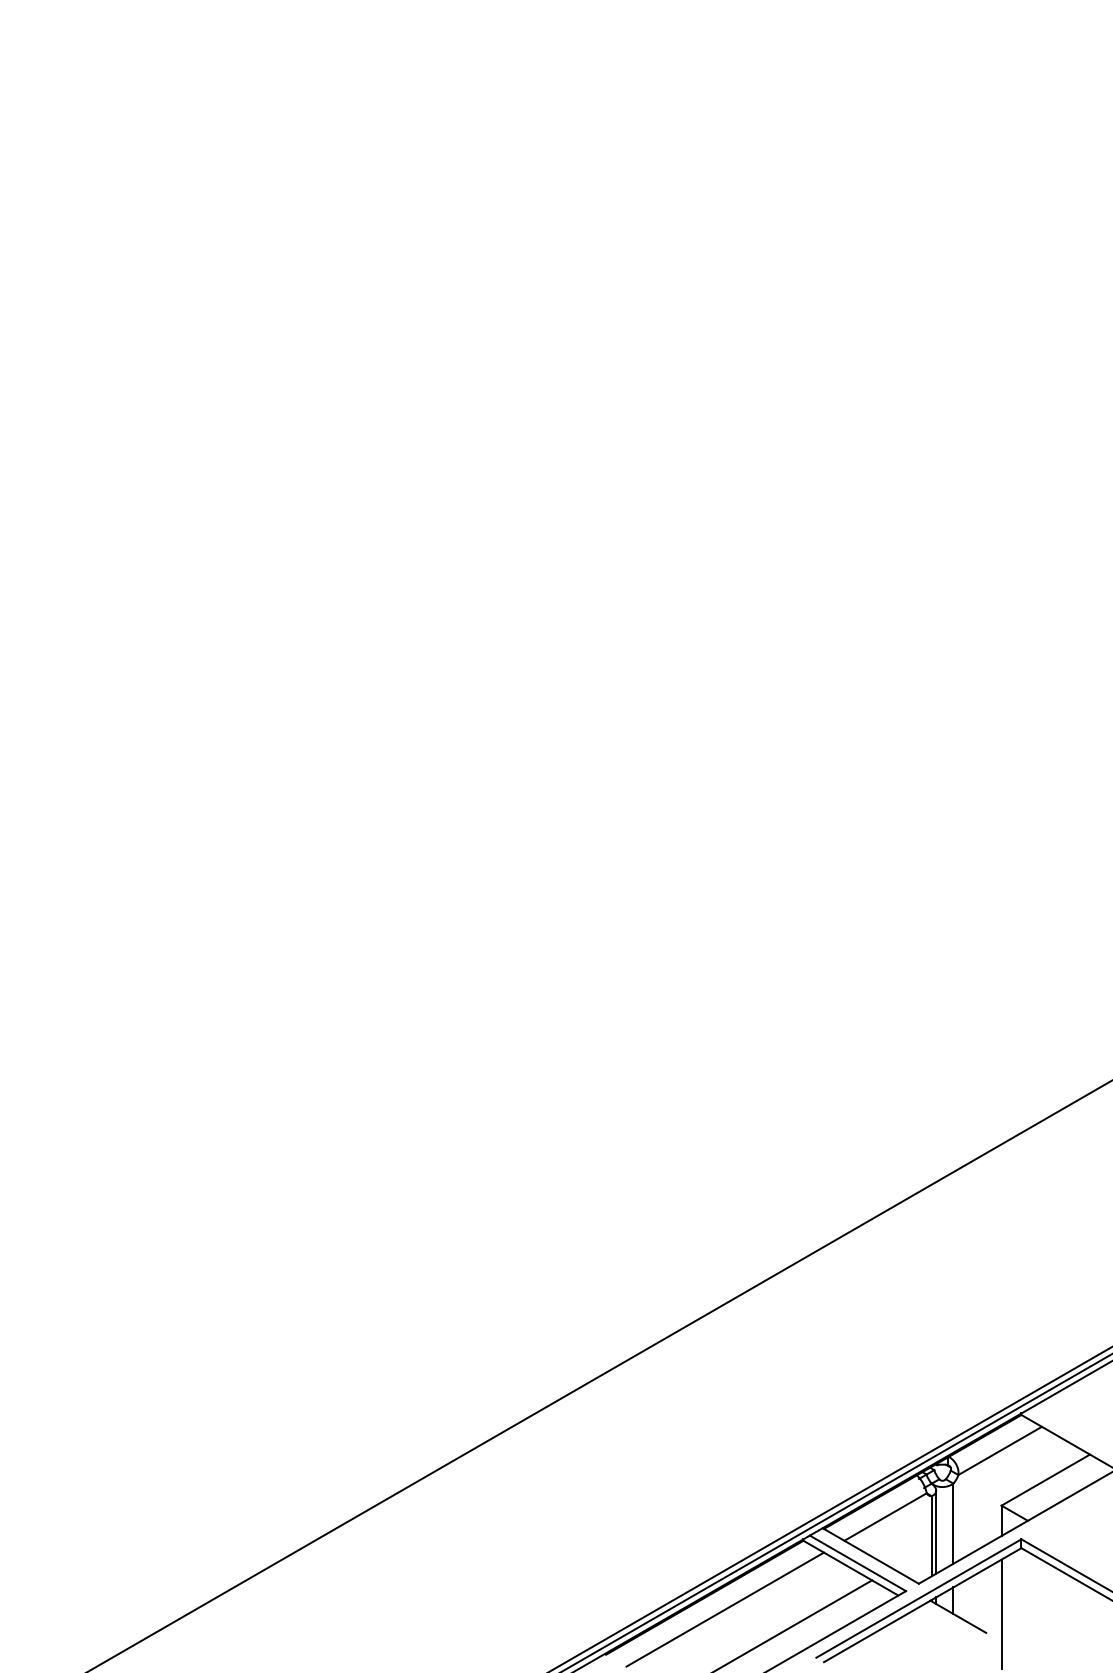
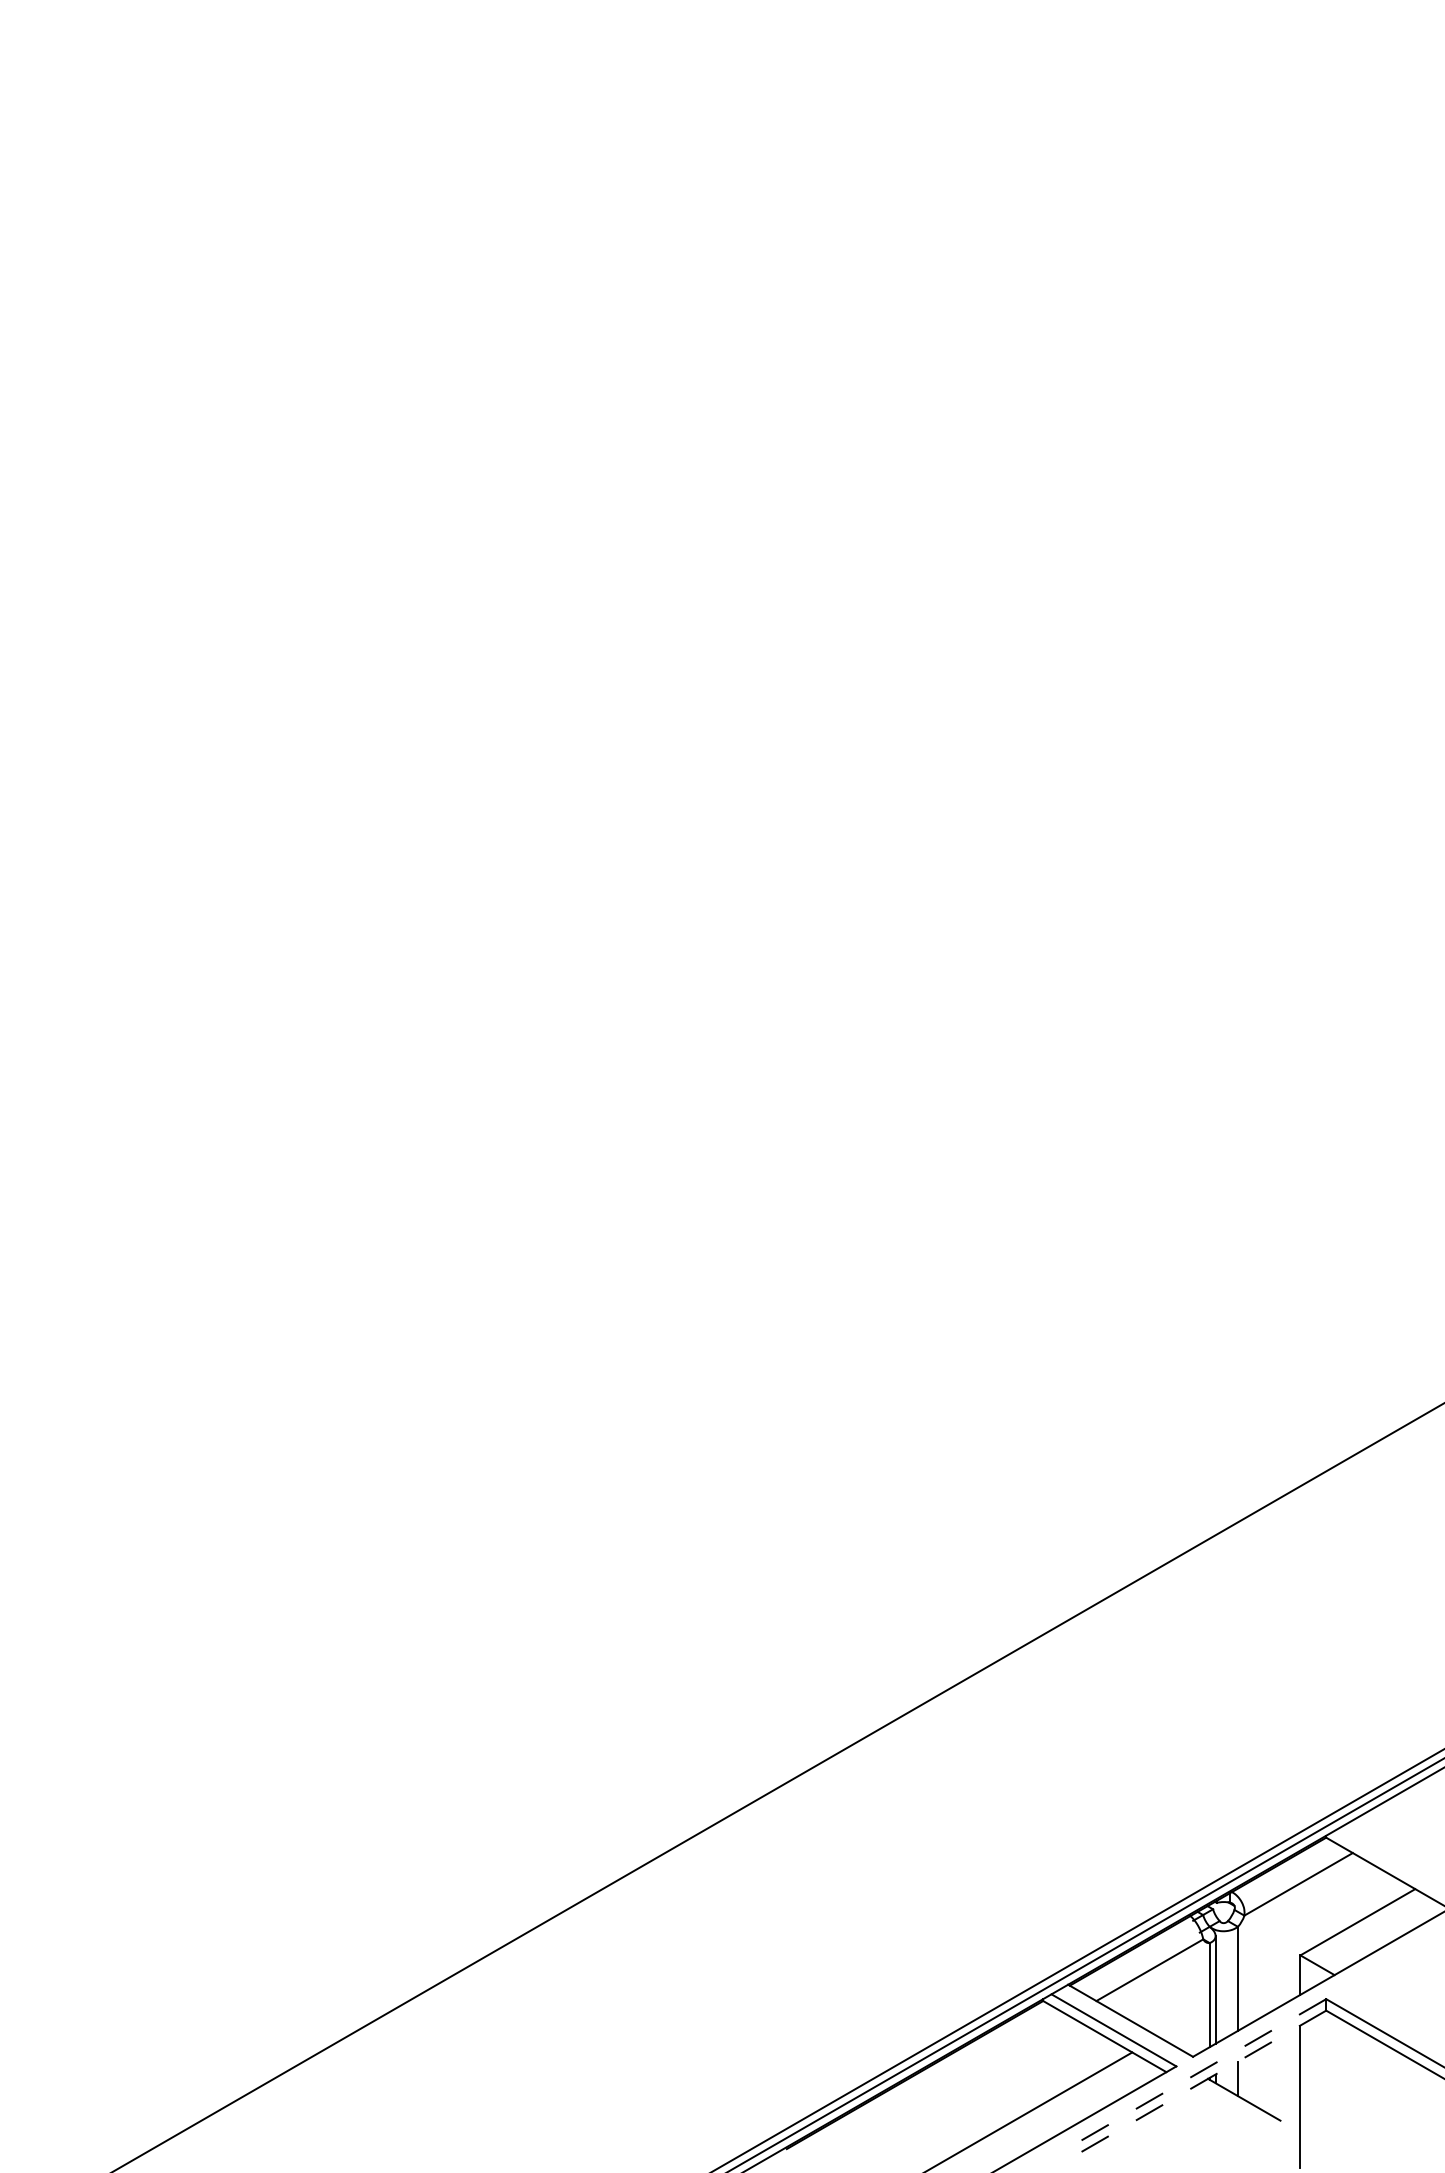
line: (919, 1598) -> (1193, 2076), solid -> dashed
line: (922, 1605) -> (1197, 2084), solid -> dashed
line: (725, 1609) -> (941, 2090), removed

